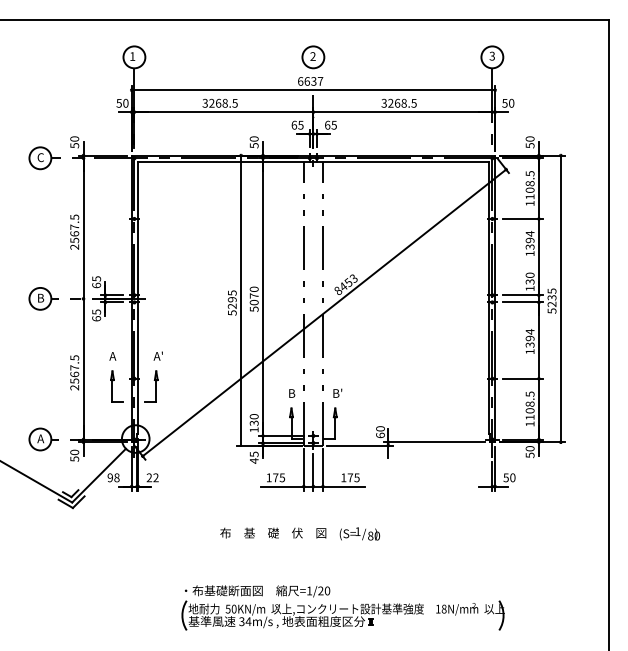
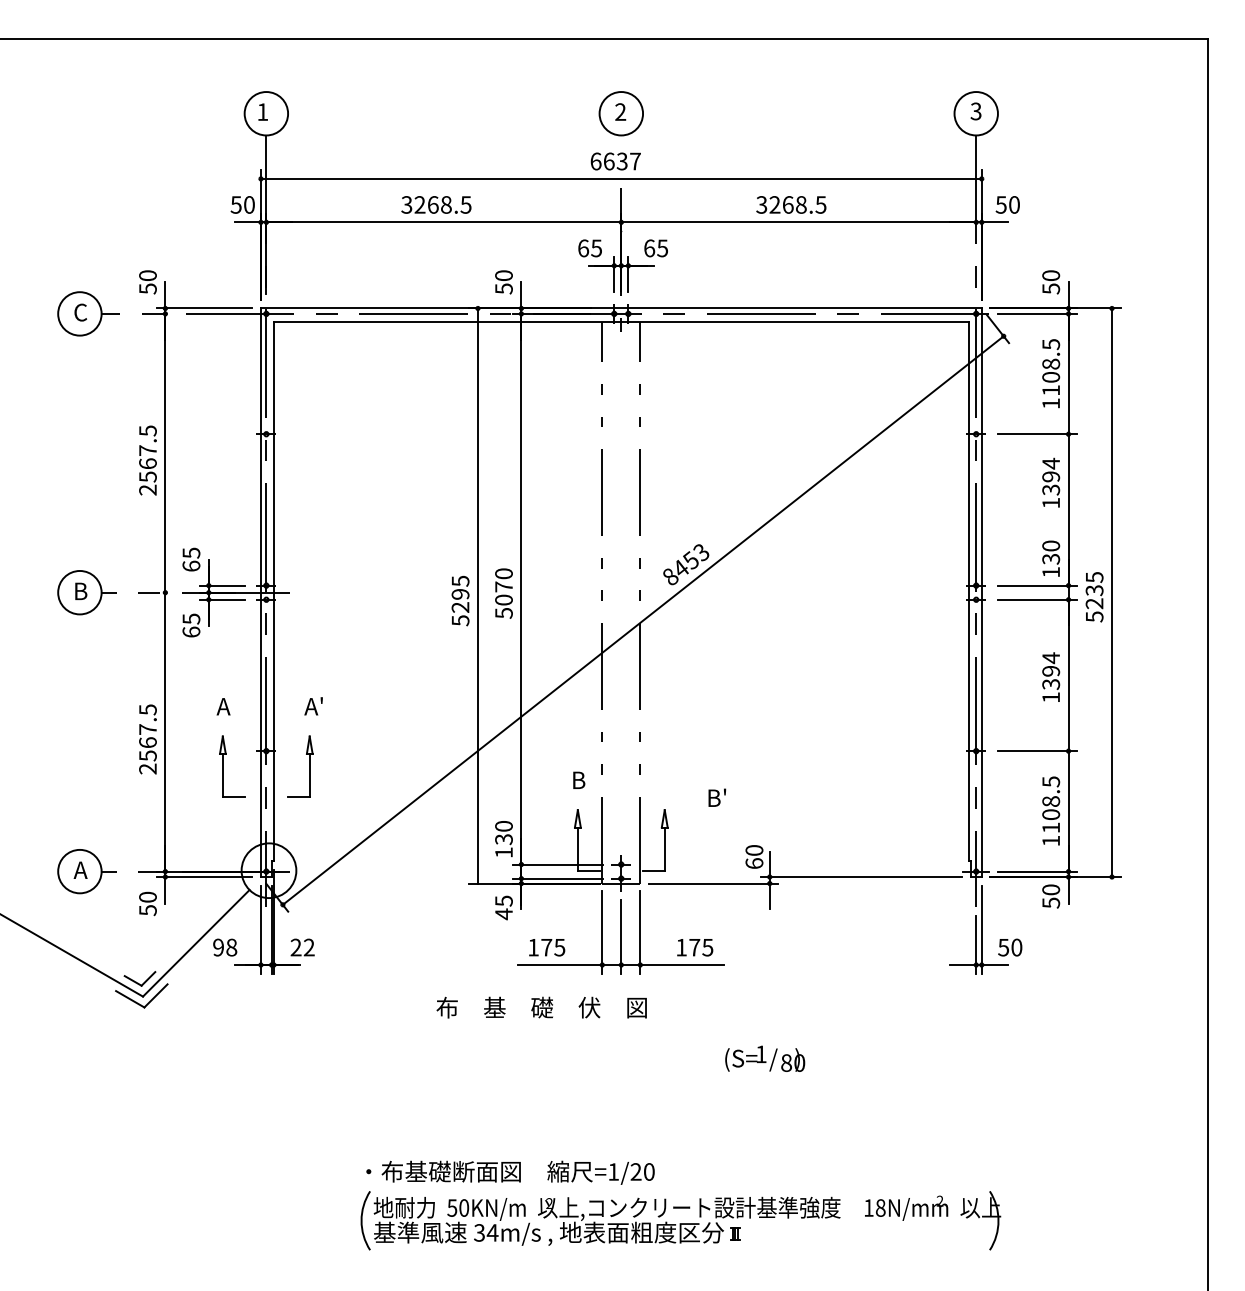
text: (337, 392) -> (716, 796), moved
text: (273, 532) -> (542, 1006), moved
text: (359, 533) -> (764, 1058), moved

